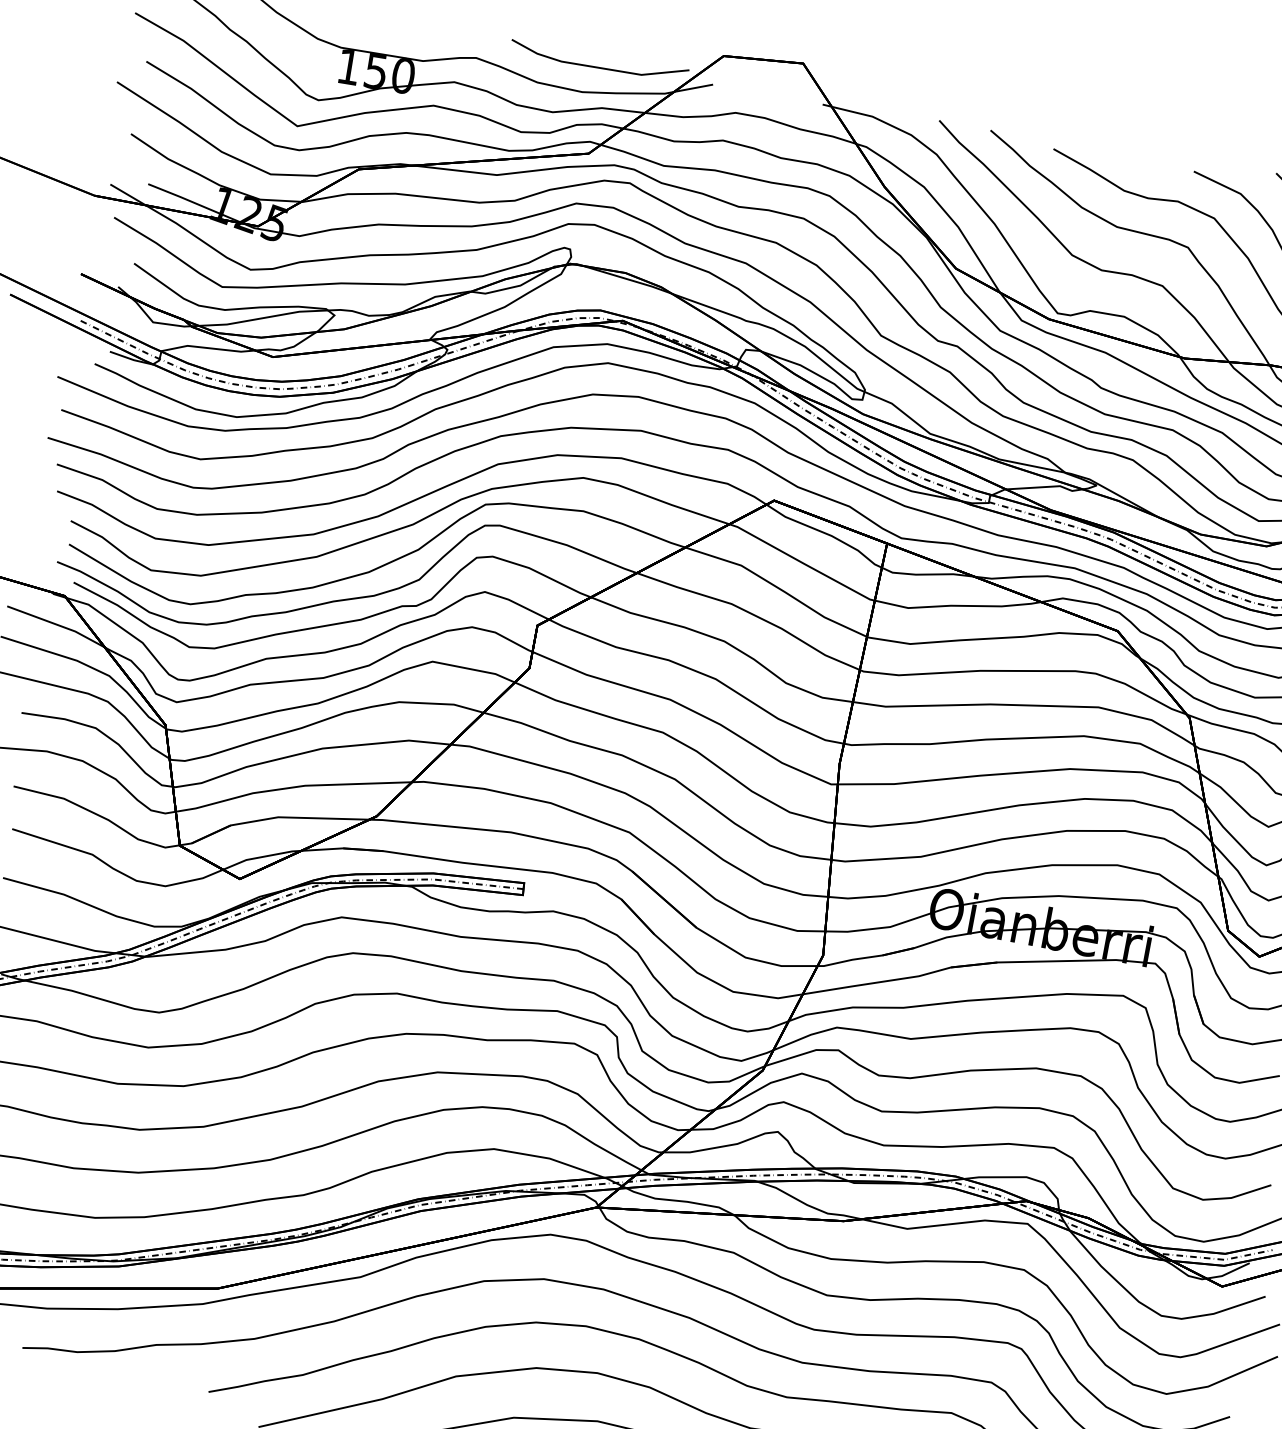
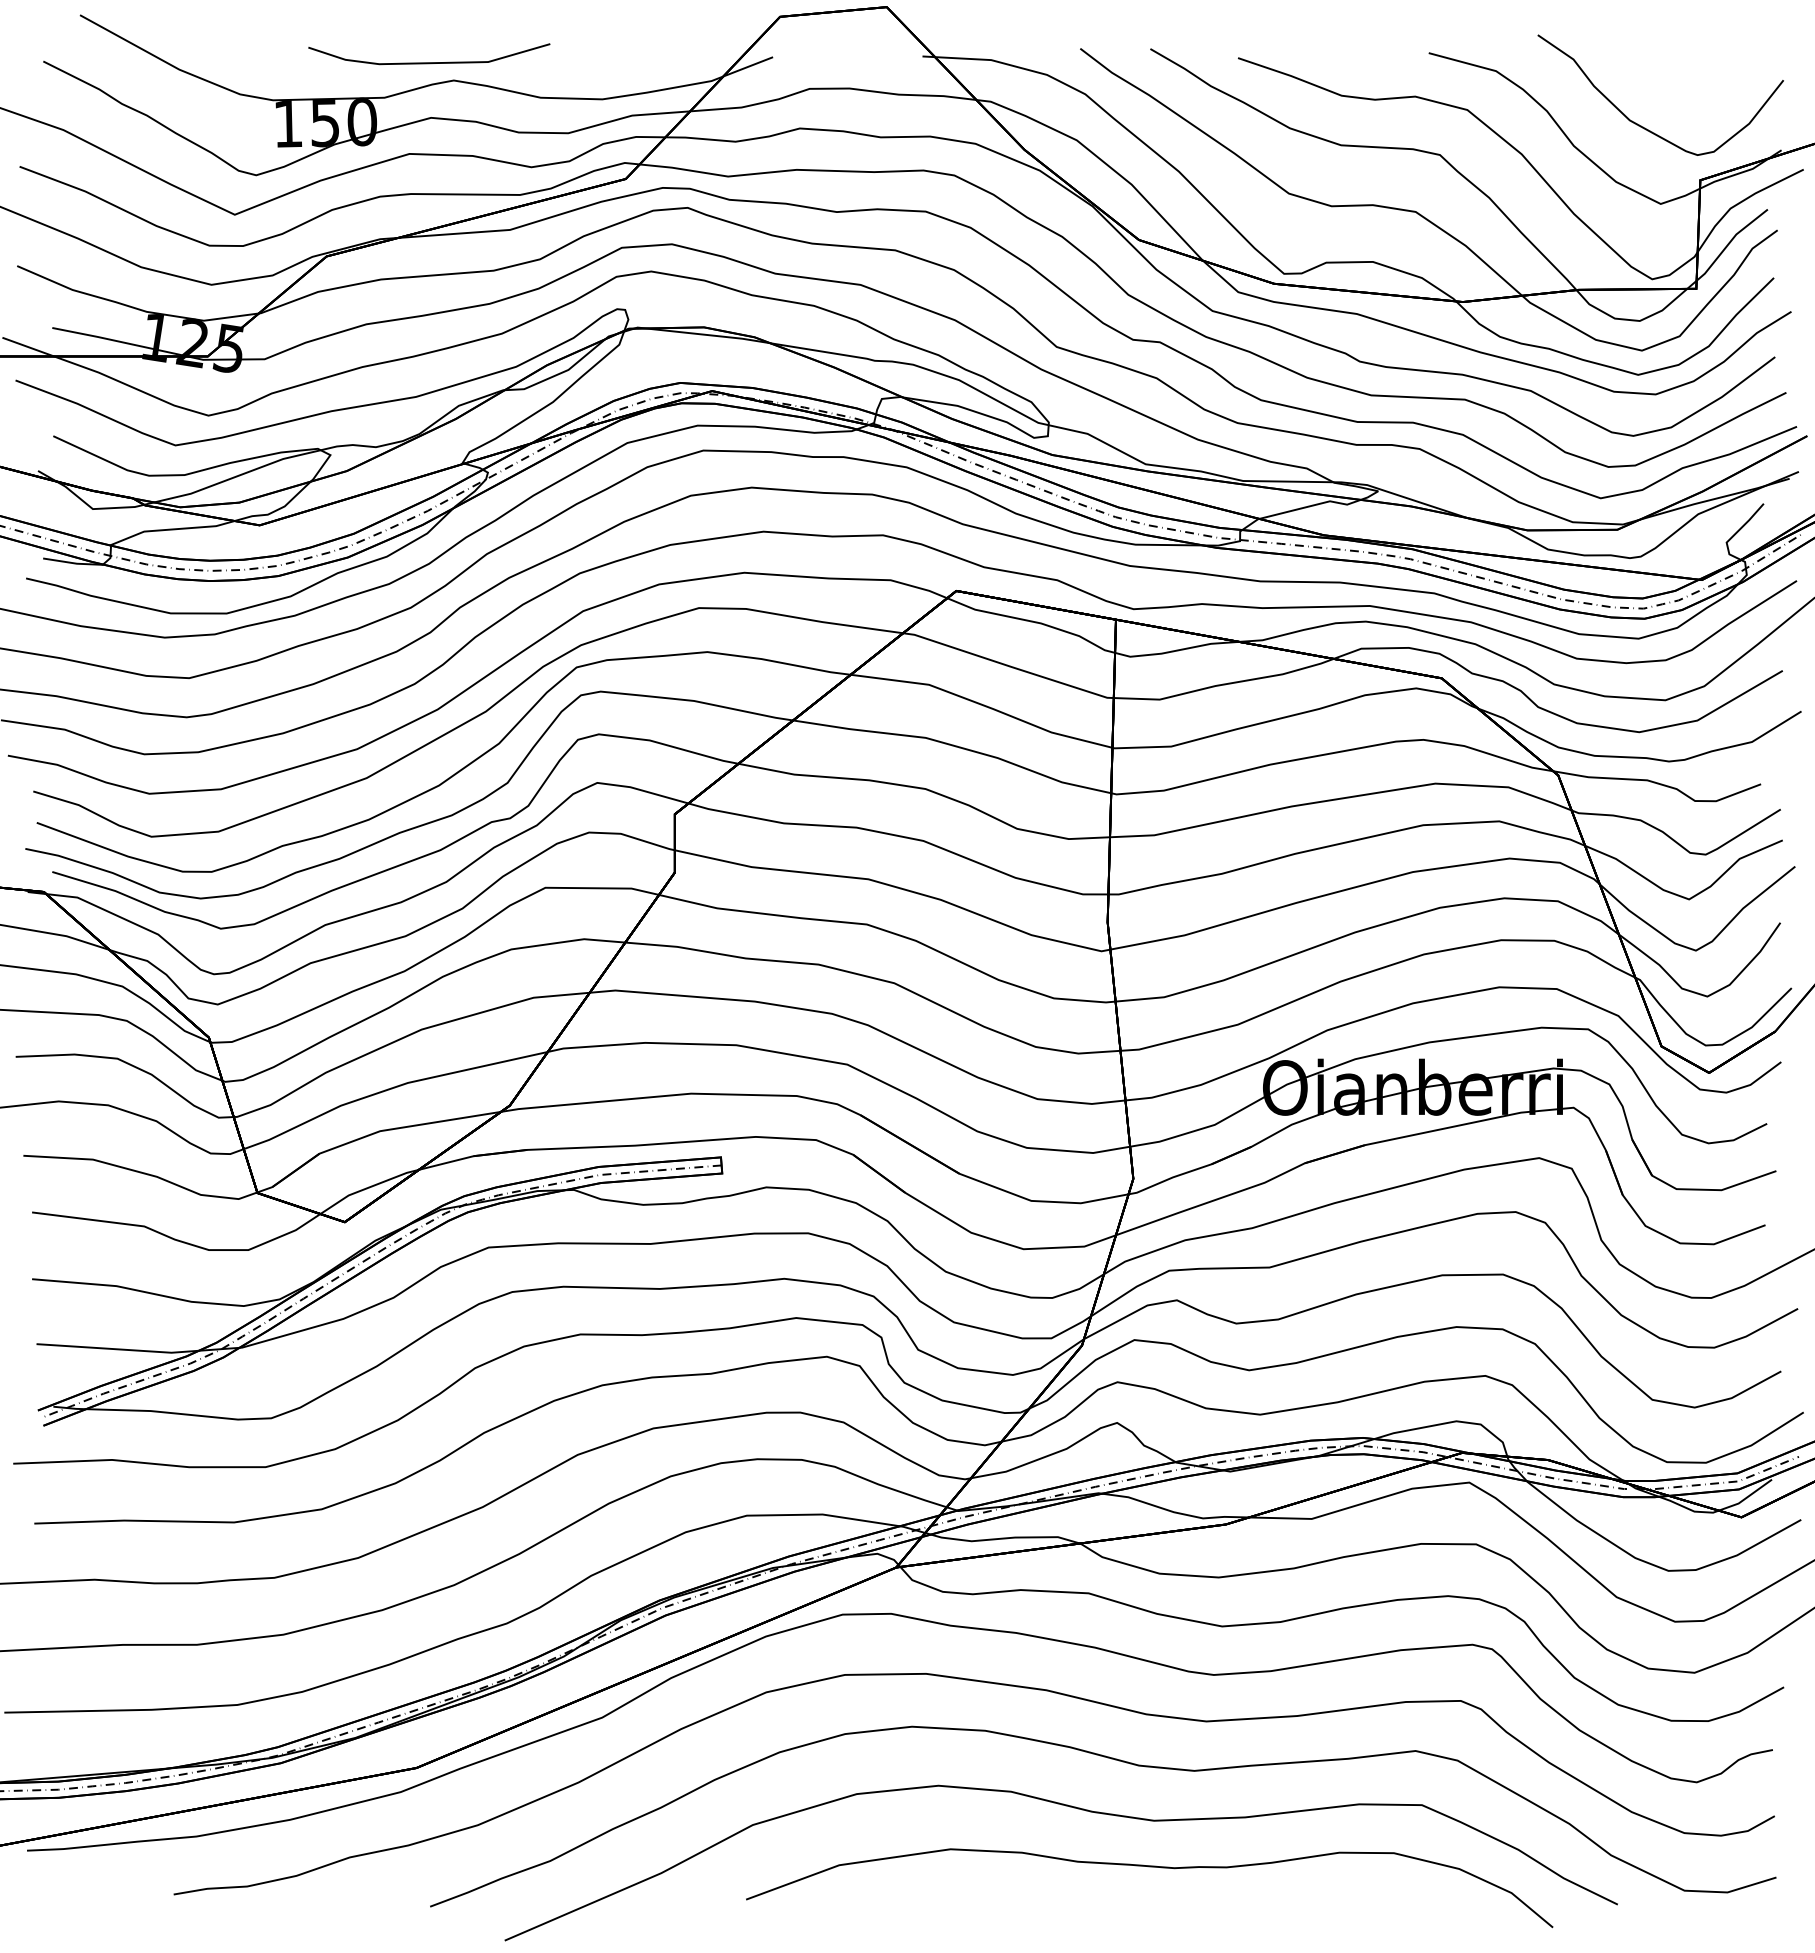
line: (598, 67) -> (429, 62), moved

